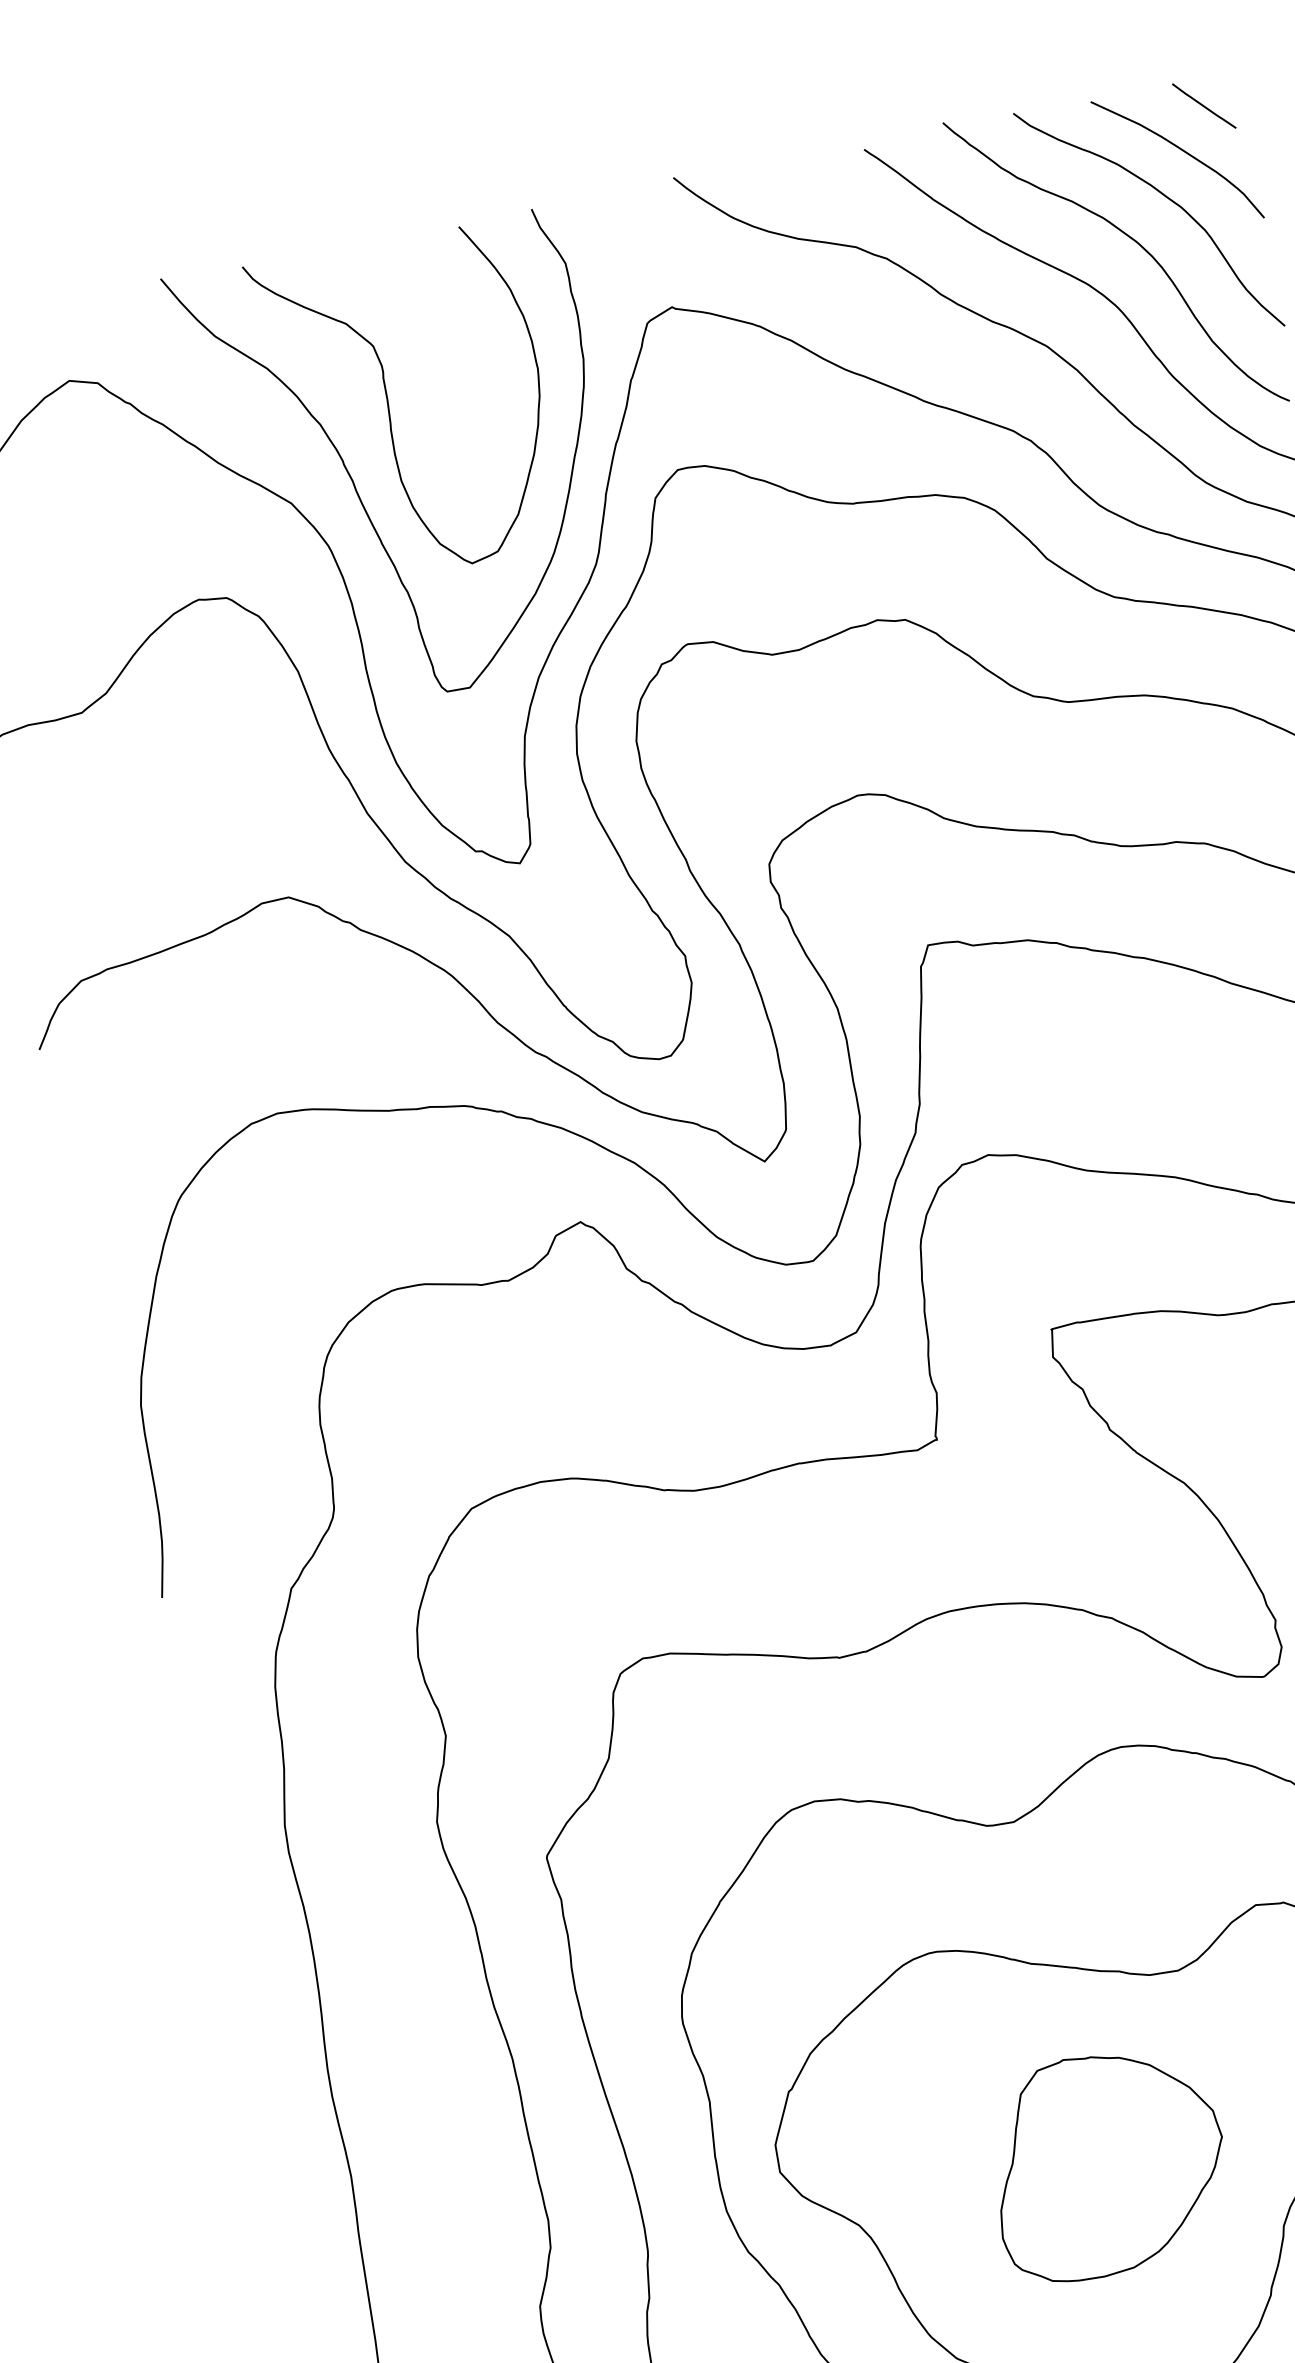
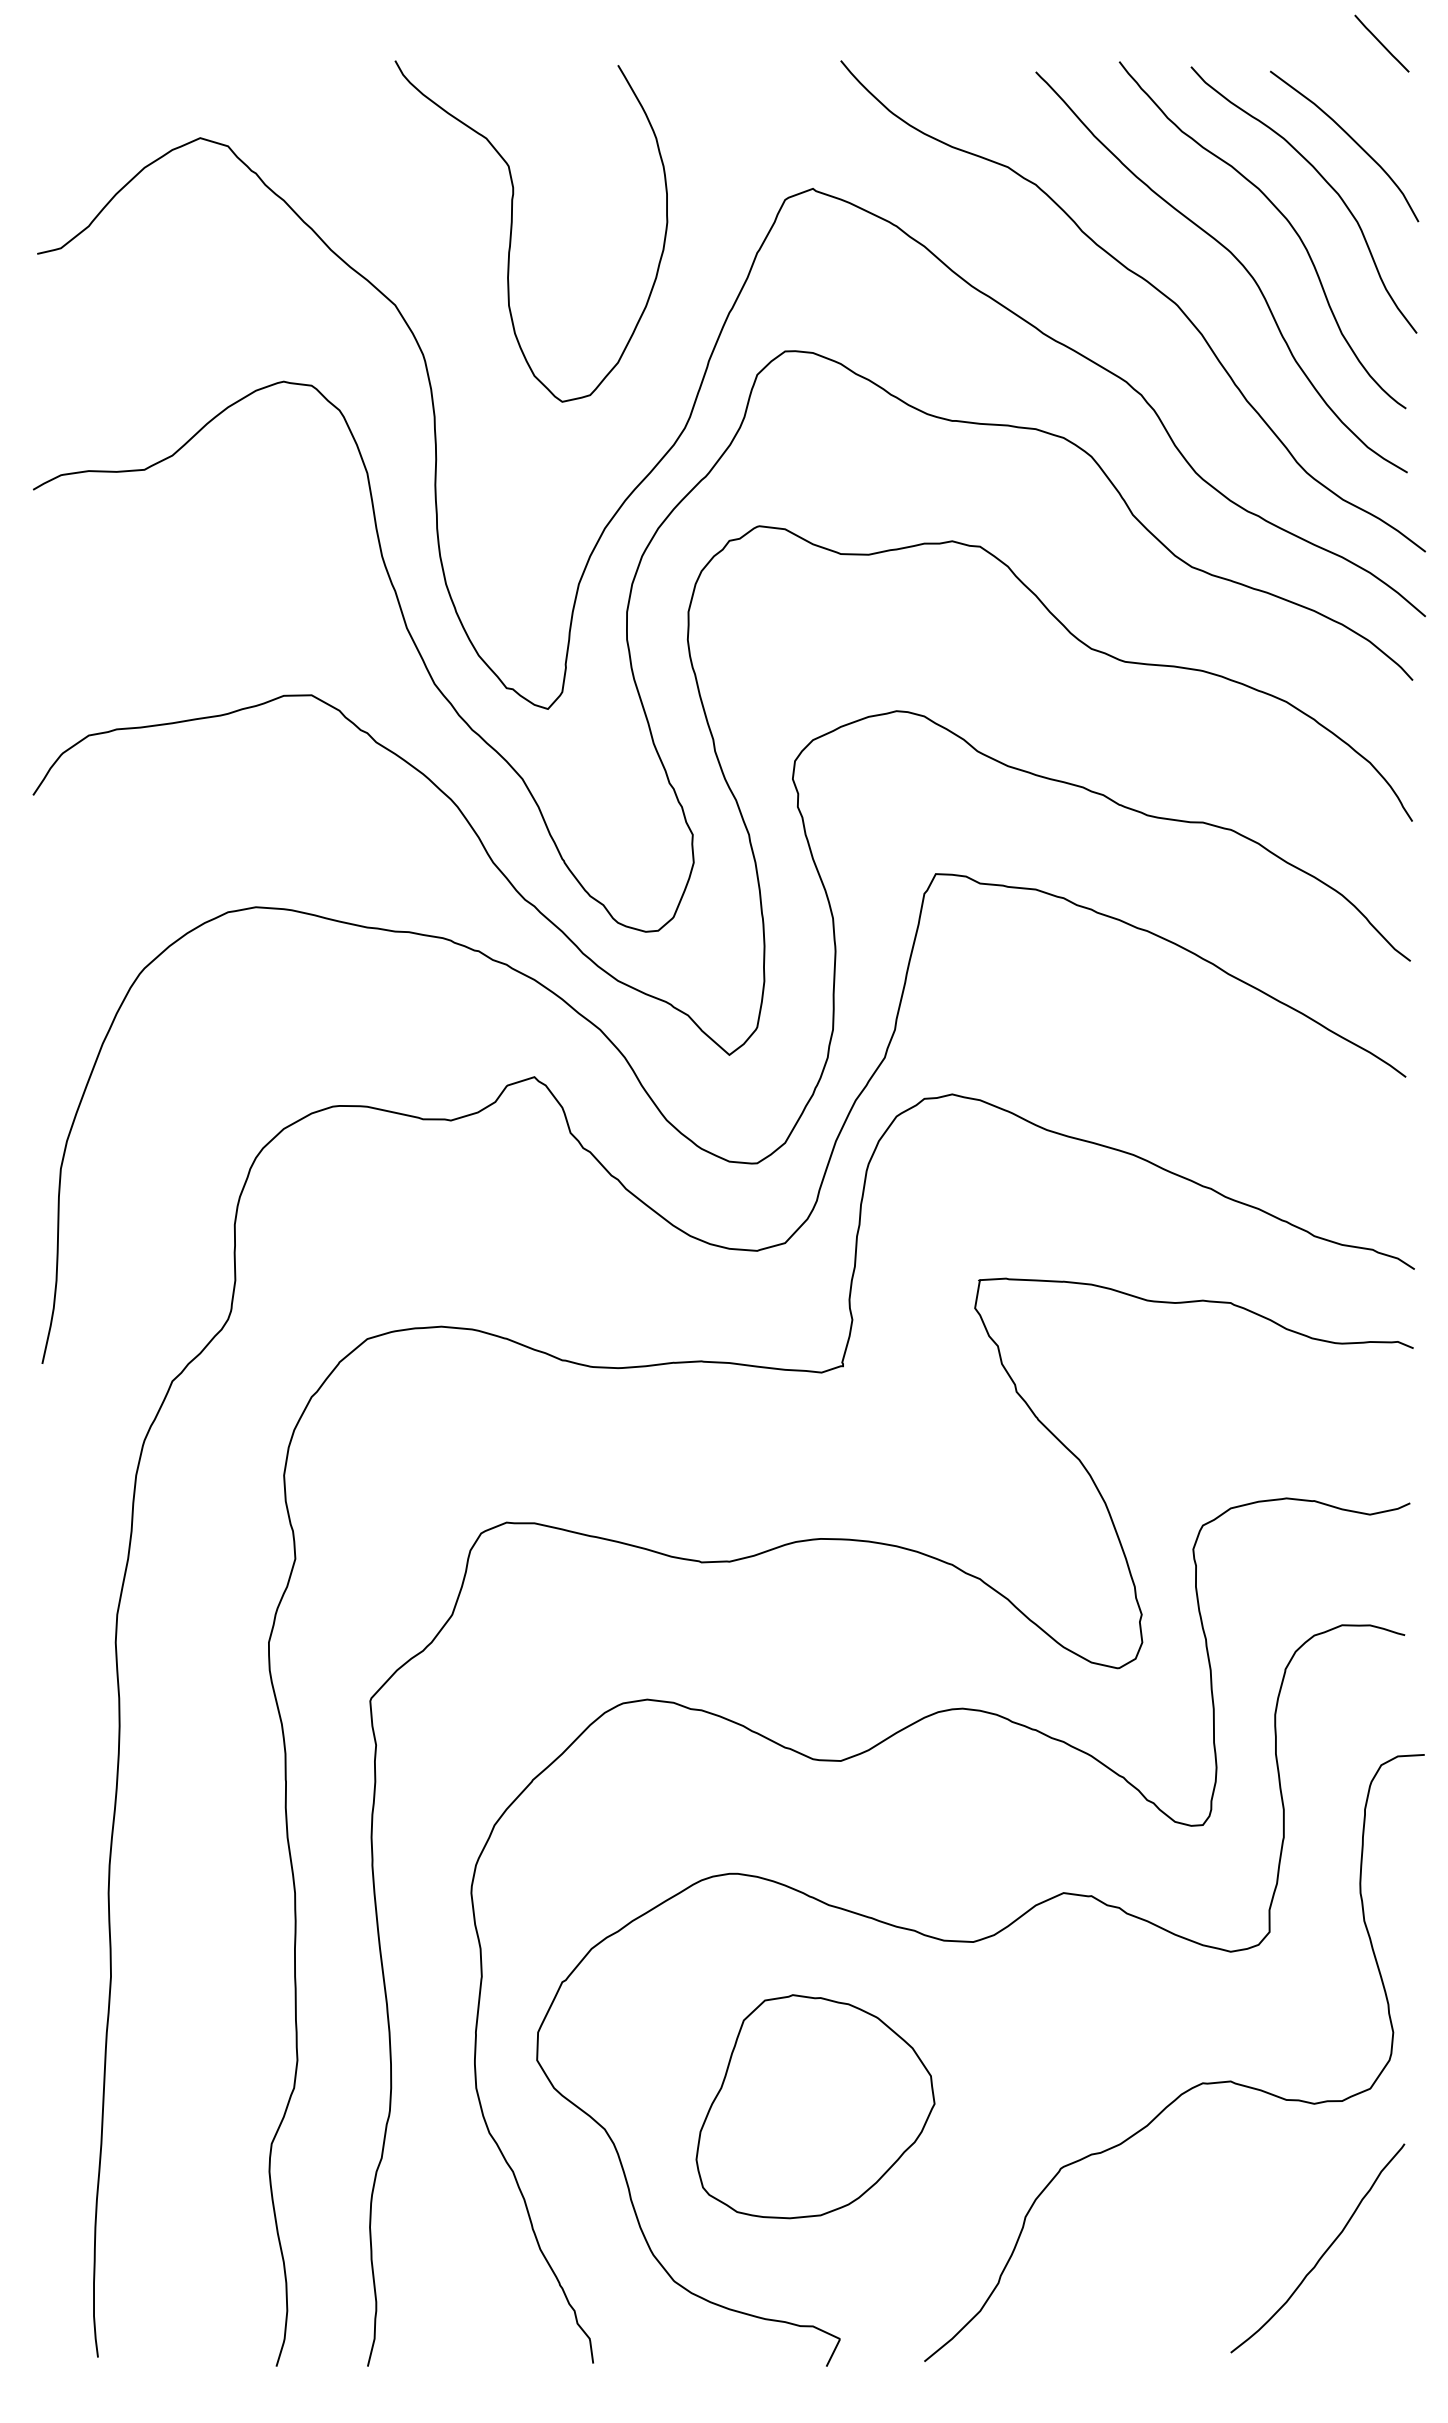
line: (1203, 105) -> (1381, 43), moved
curve: (355, 484) -> (462, 299), removed
part: (1107, 2163) -> (815, 2106), moved

